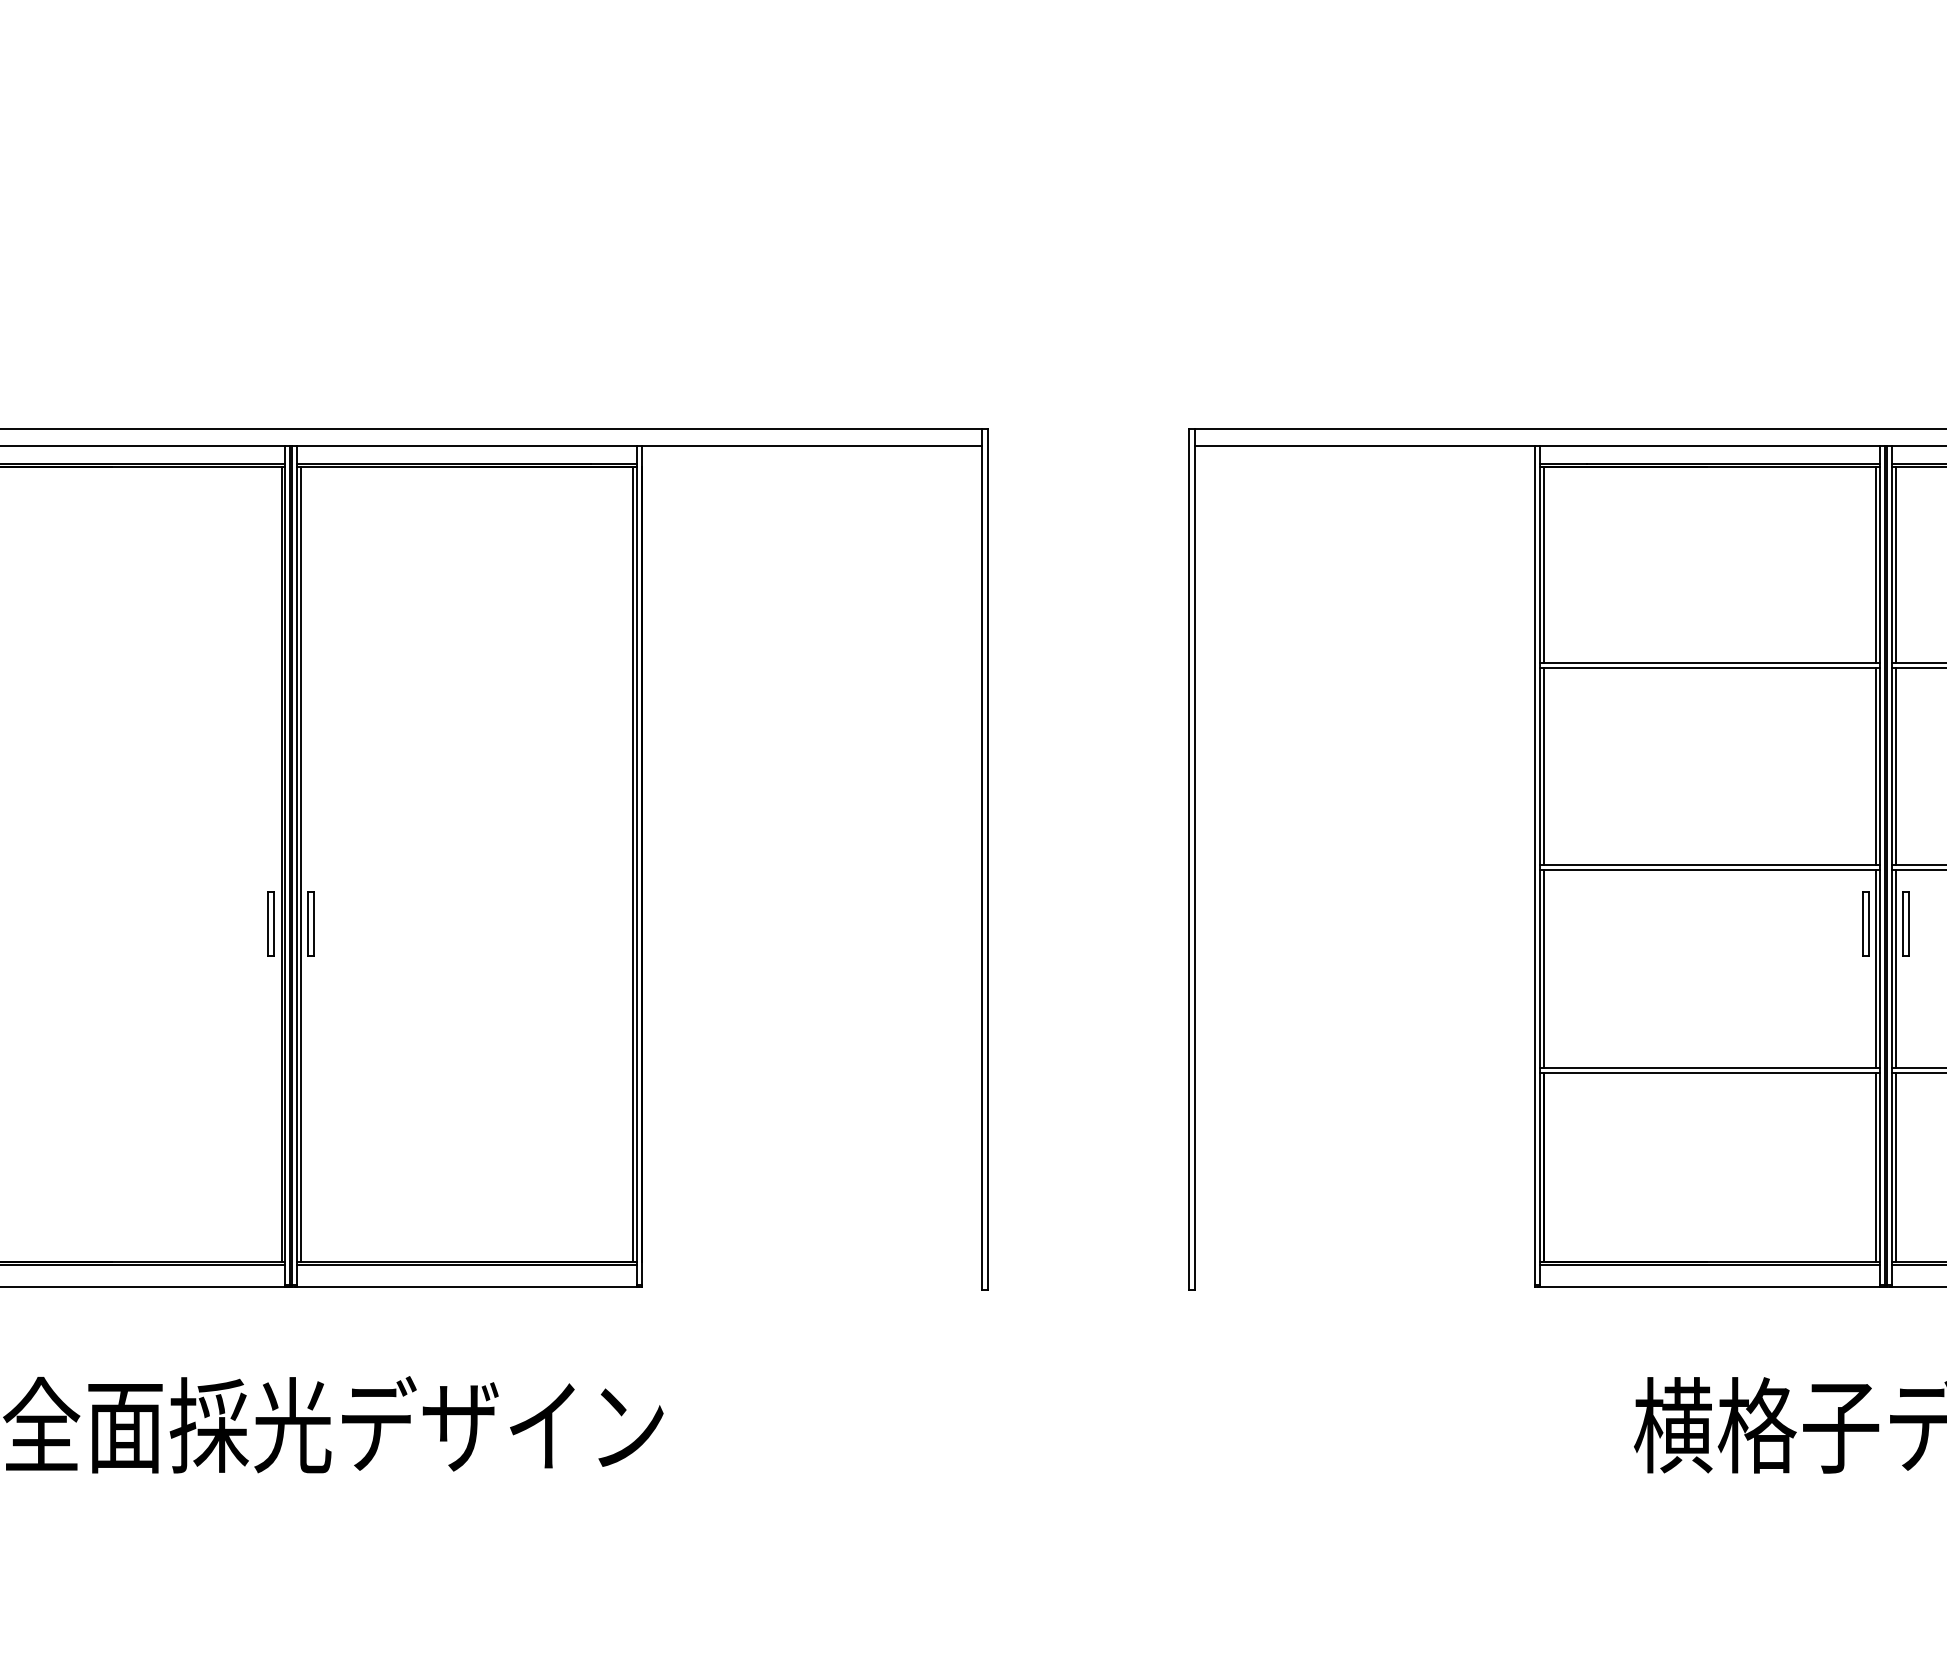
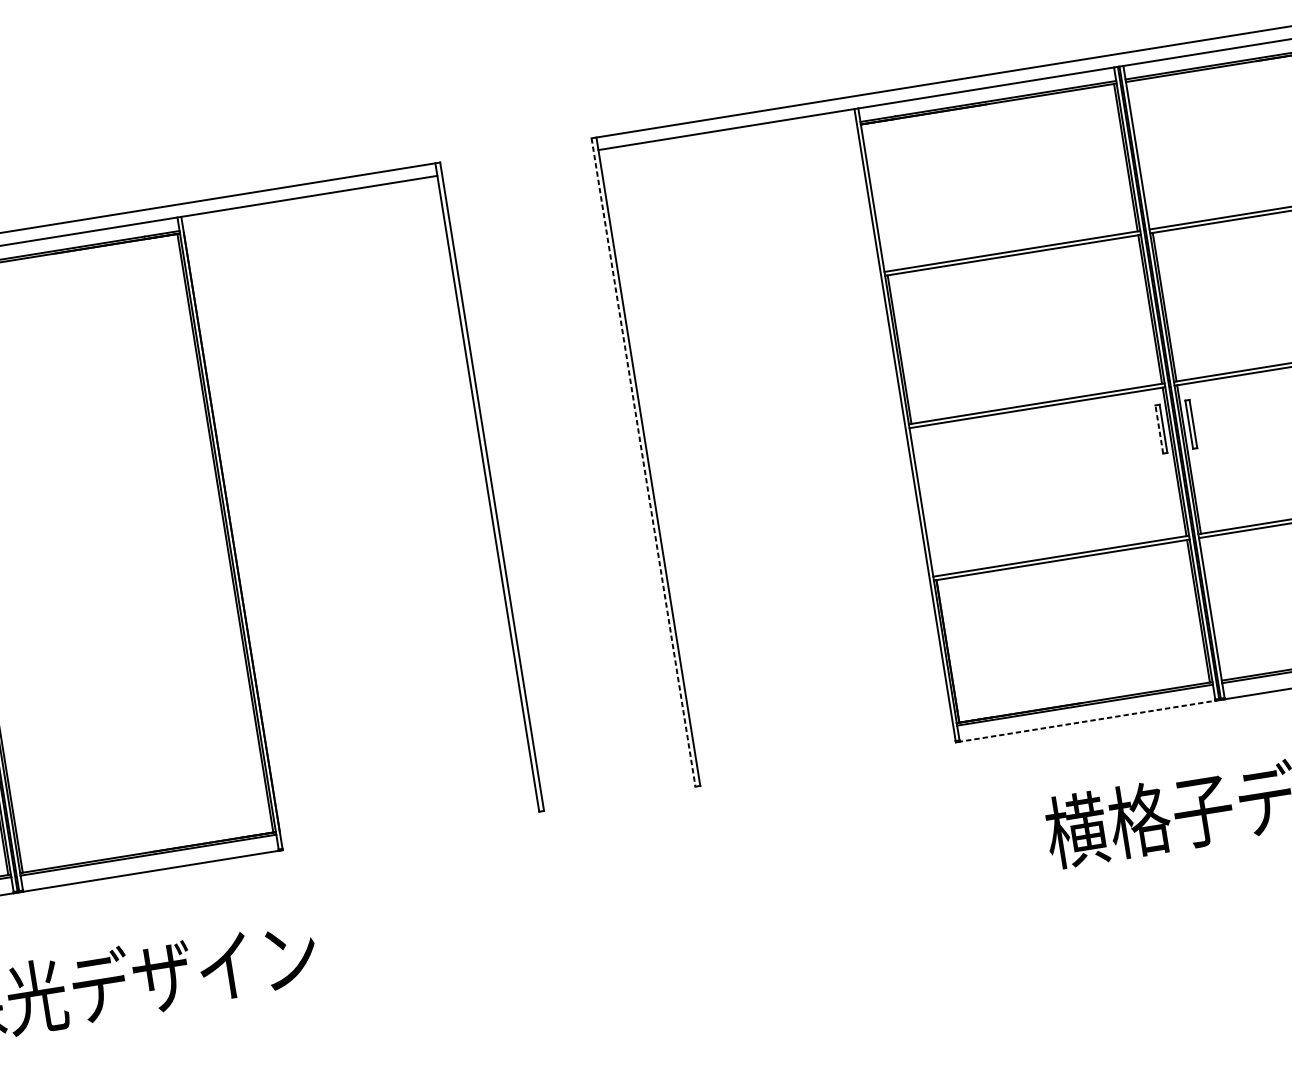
line: (1543, 565) -> (875, 198), removed
line: (1895, 565) -> (1140, 155), removed
line: (1189, 860) -> (643, 463), solid -> dashed
line: (1863, 923) -> (1159, 429), solid -> dashed
line: (1543, 968) -> (923, 501), removed
line: (1895, 1166) -> (1212, 608), removed
line: (1710, 1286) -> (1087, 721), solid -> dashed

